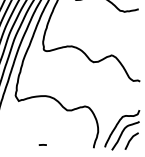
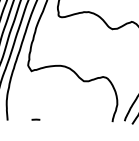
line: (42, 144) -> (35, 119), moved

